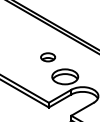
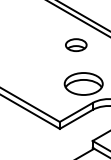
part: (48, 57) -> (76, 45), moved

